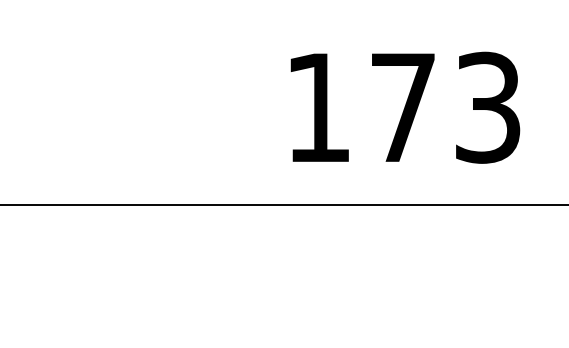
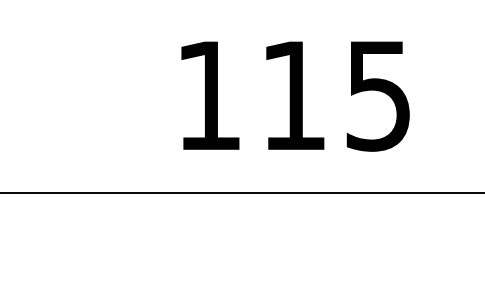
text: (446, 107) -> (337, 95), 173 -> 115

